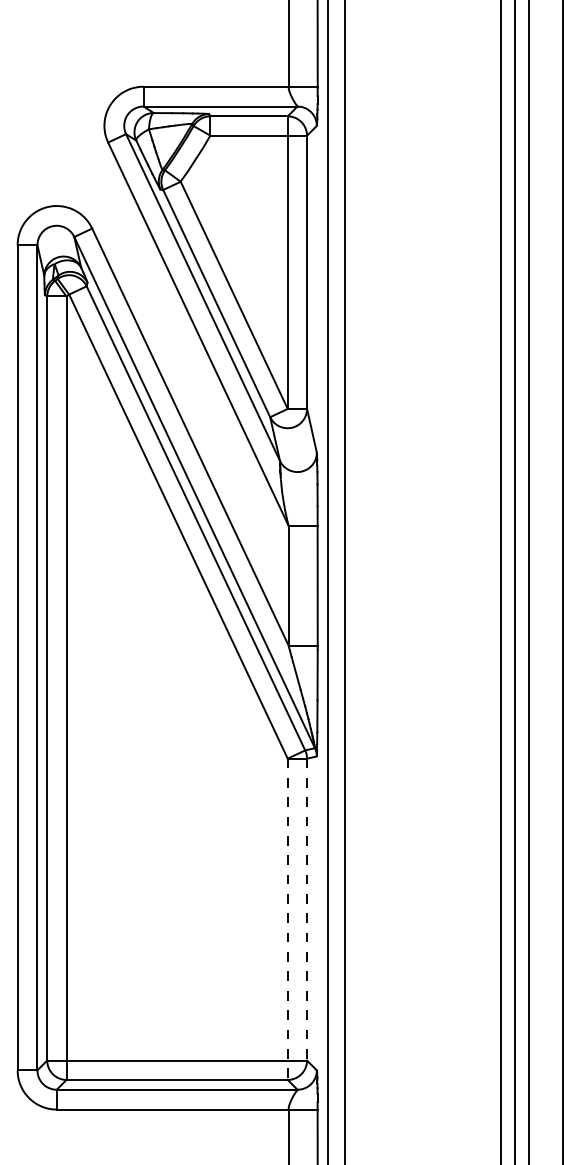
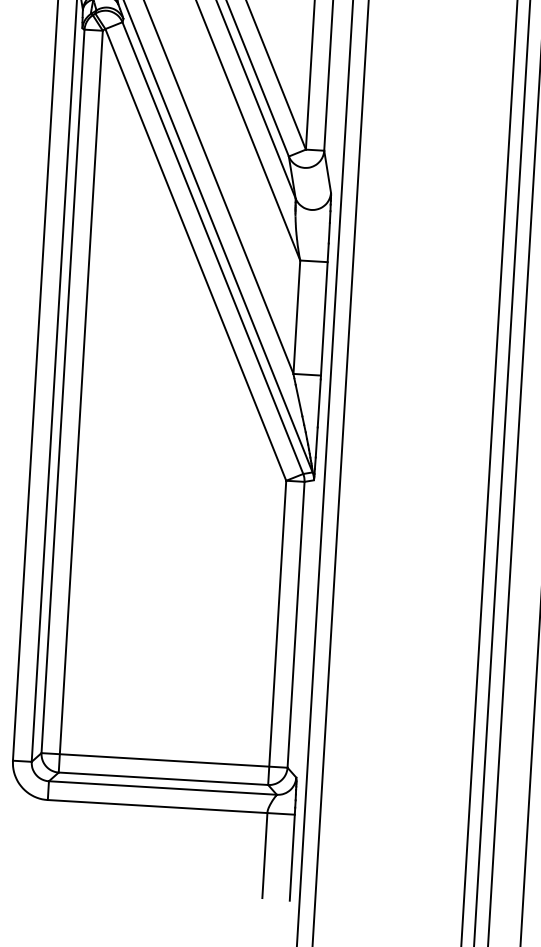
line: (307, 909) -> (296, 624), dashed -> solid
line: (287, 919) -> (276, 633), dashed -> solid

